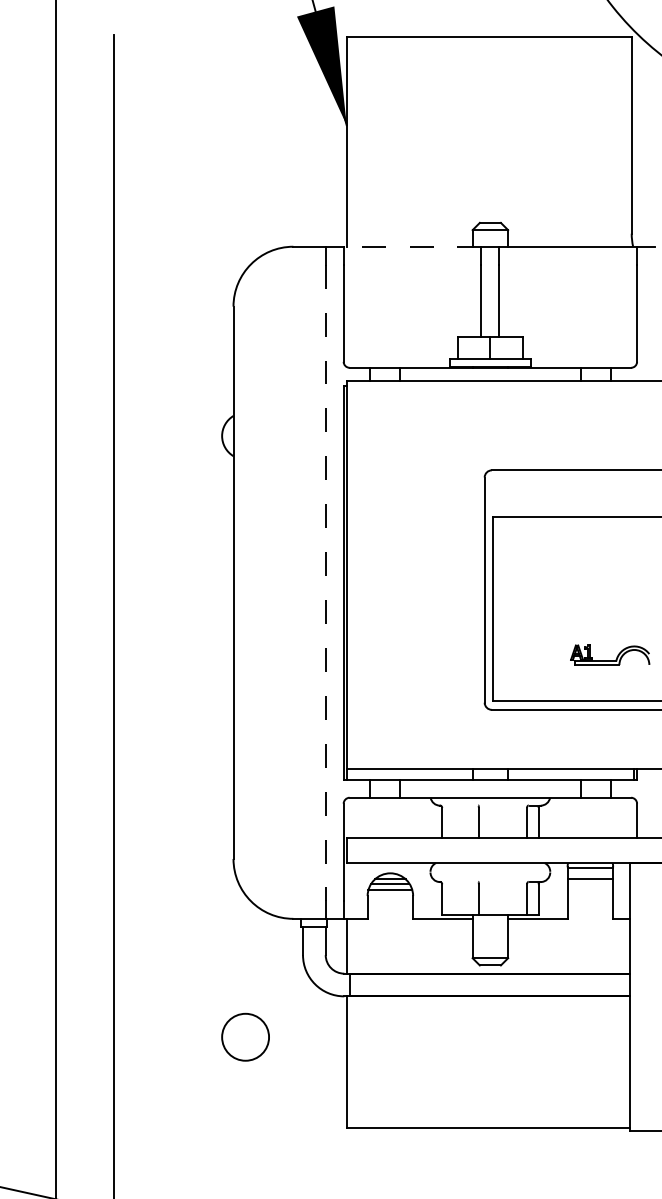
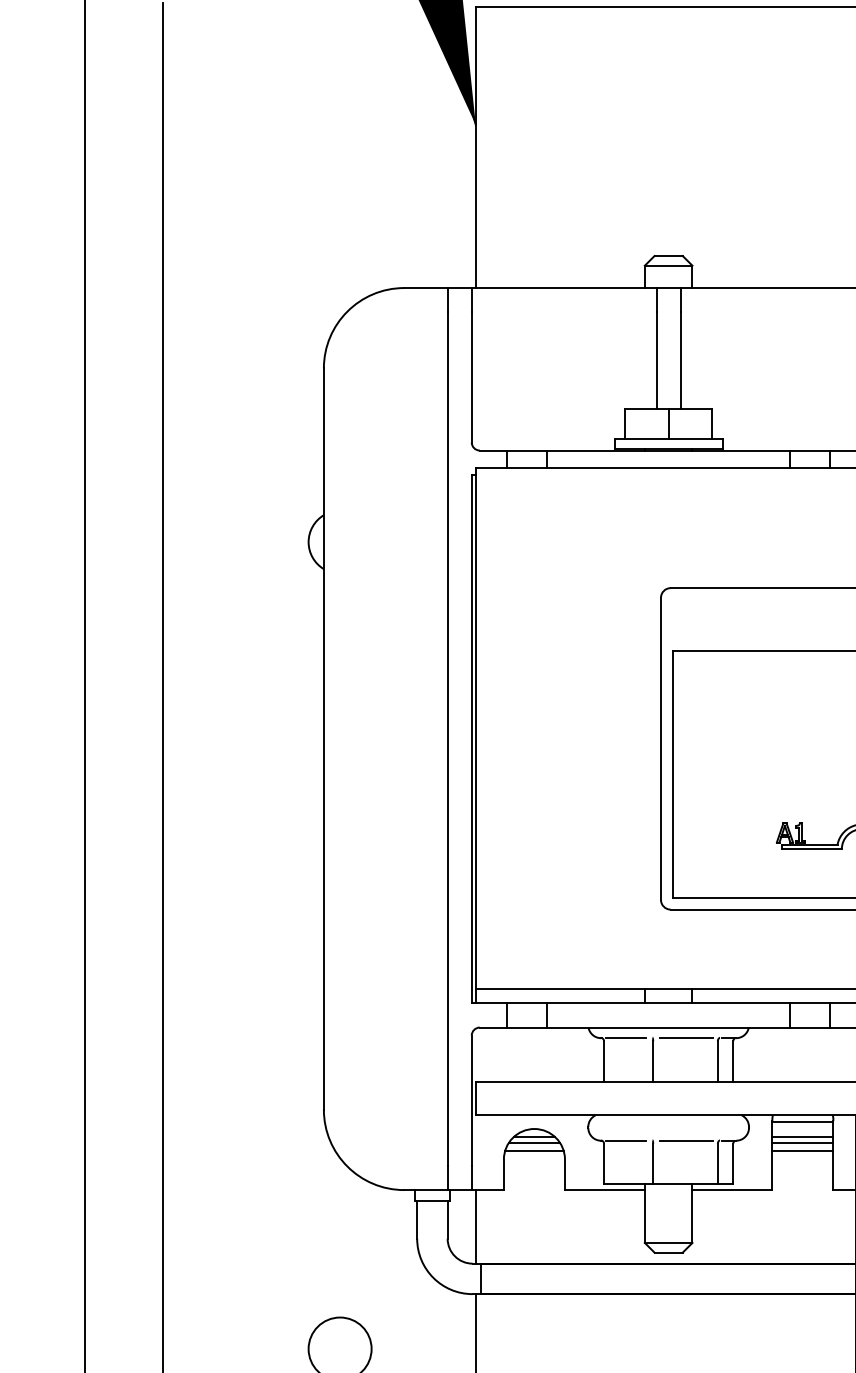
line: (412, 246) -> (564, 287), dashed -> solid
line: (325, 583) -> (447, 740), dashed -> solid
line: (458, 805) -> (625, 1037), added
line: (503, 805) -> (686, 1037), added
line: (458, 882) -> (625, 1141), added
line: (503, 882) -> (686, 1141), added
line: (590, 883) -> (803, 1142), added
line: (590, 890) -> (803, 1152), added

